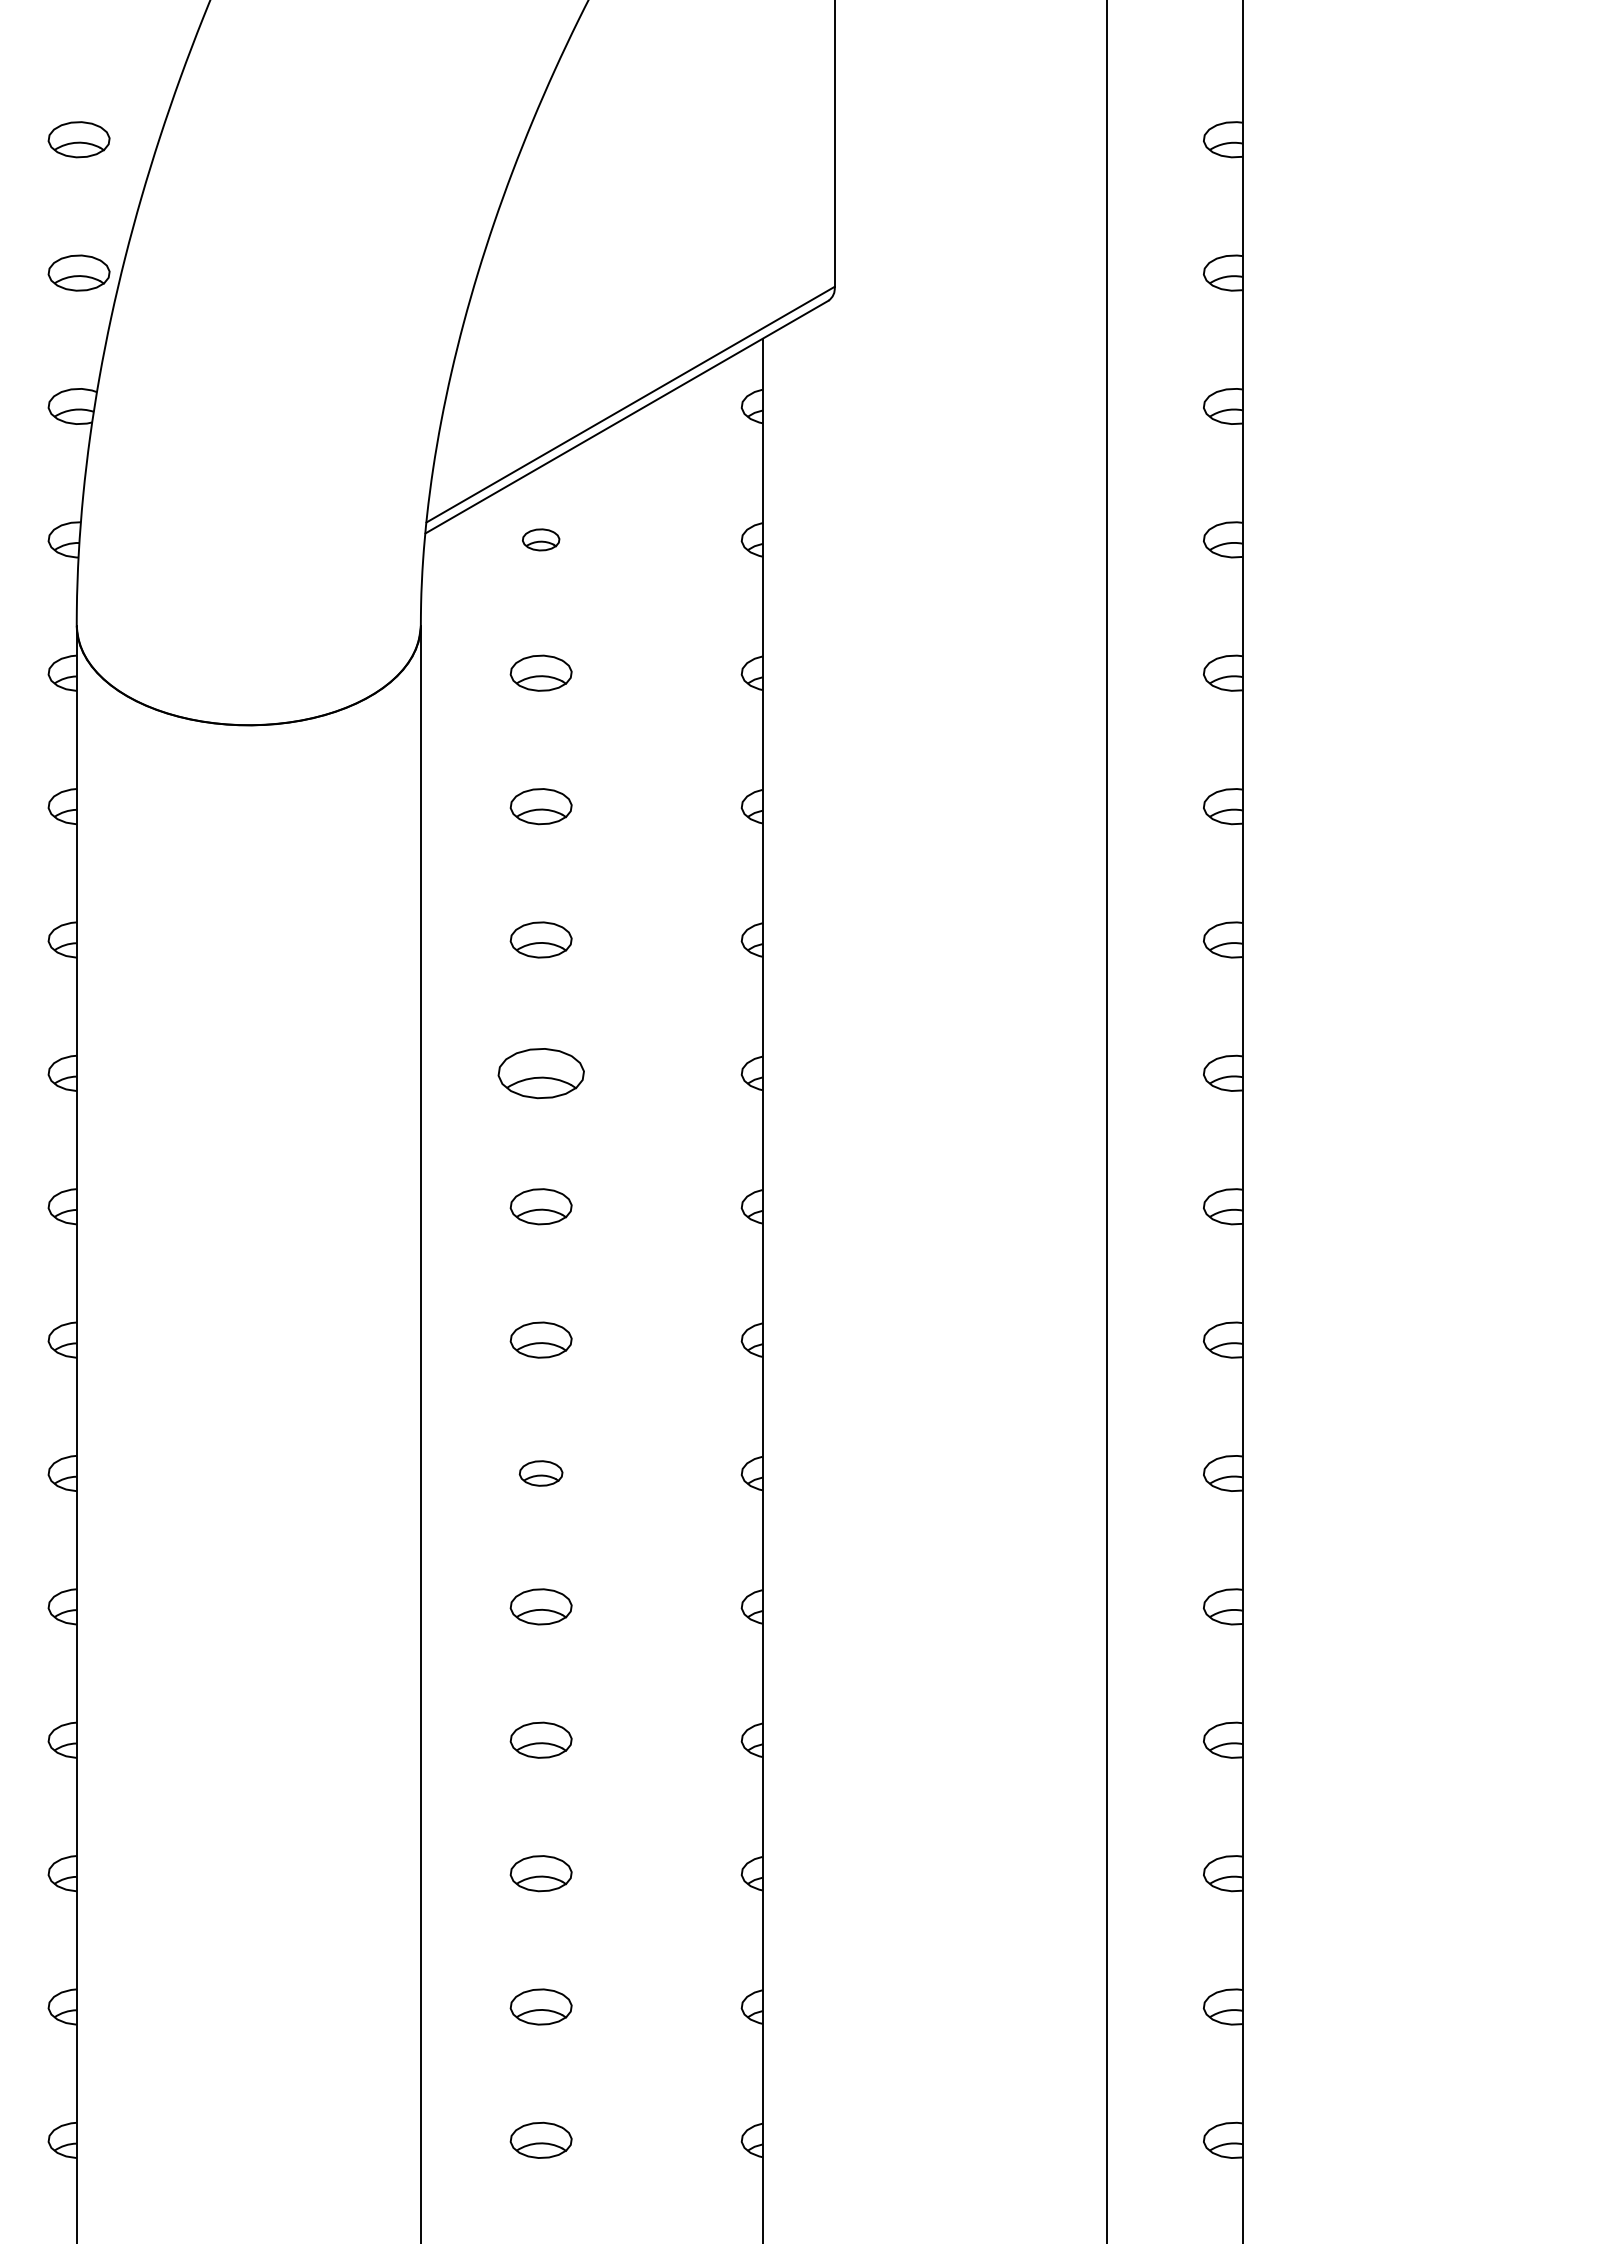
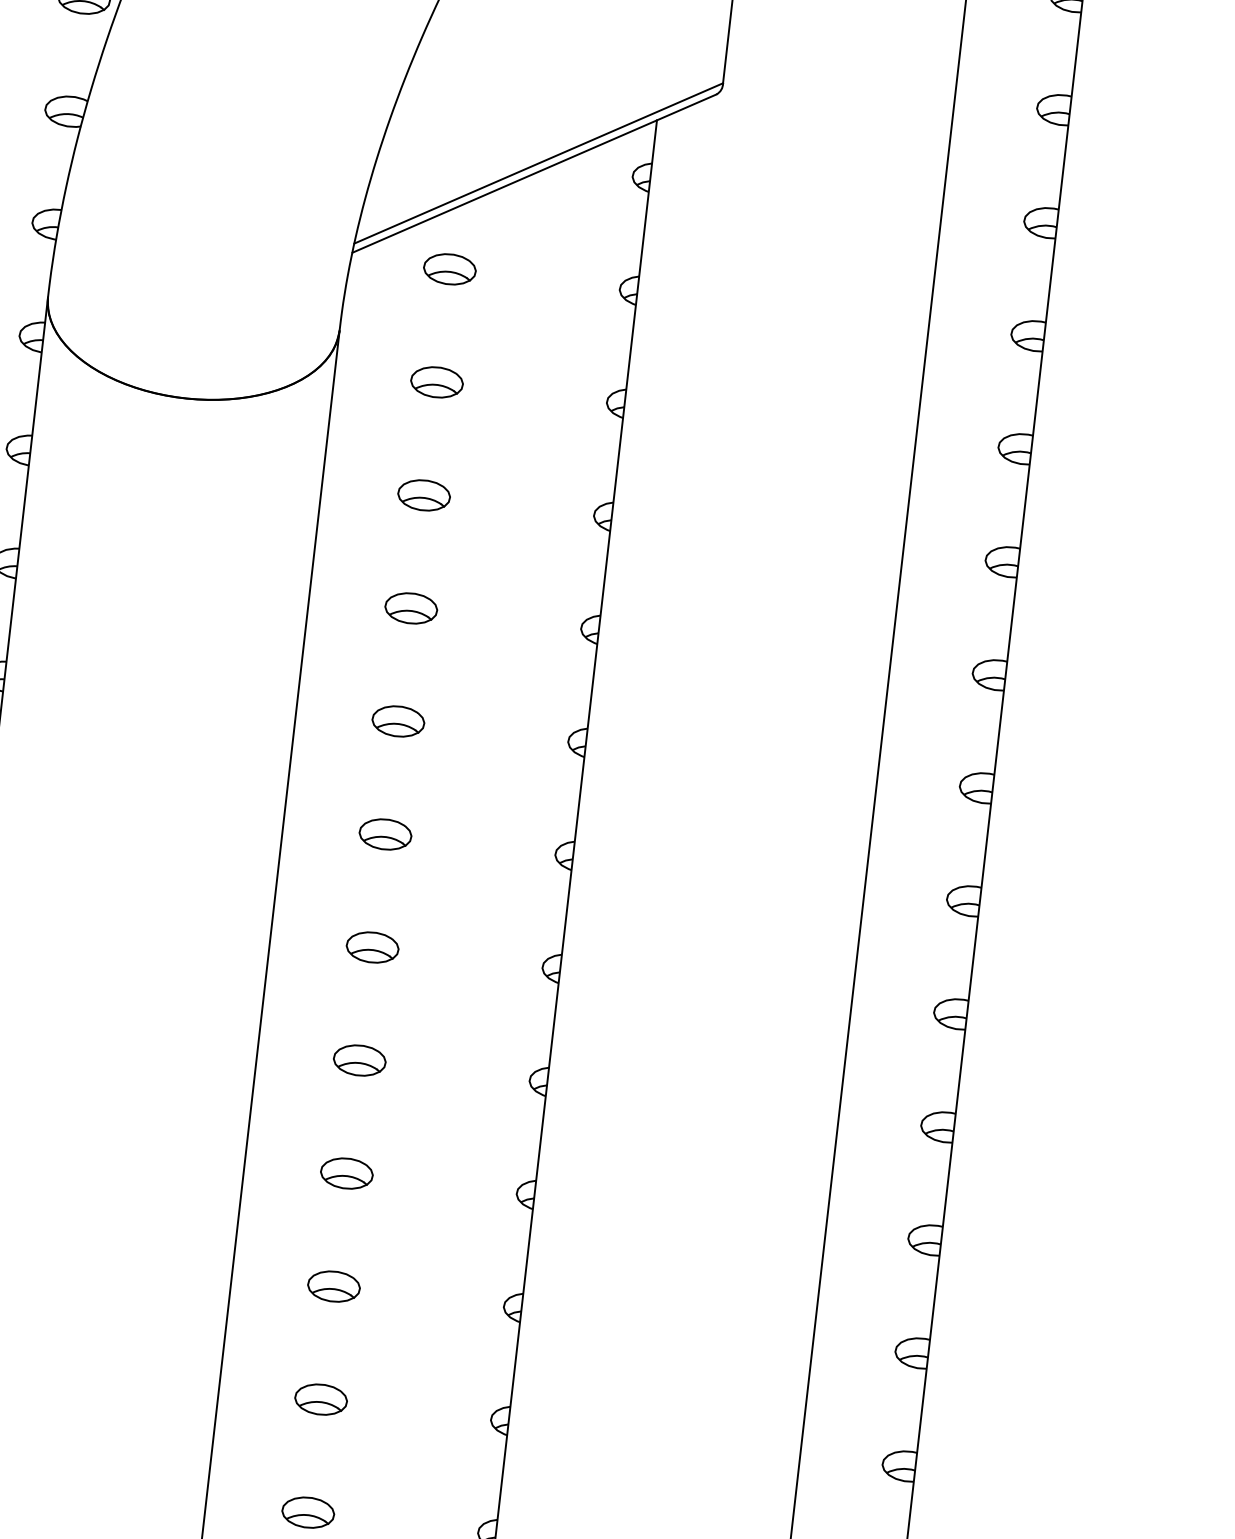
part: (540, 539) -> (449, 268), size x1.67
part: (540, 1072) -> (397, 720), size x0.71
part: (540, 1473) -> (359, 1060), size x1.43

